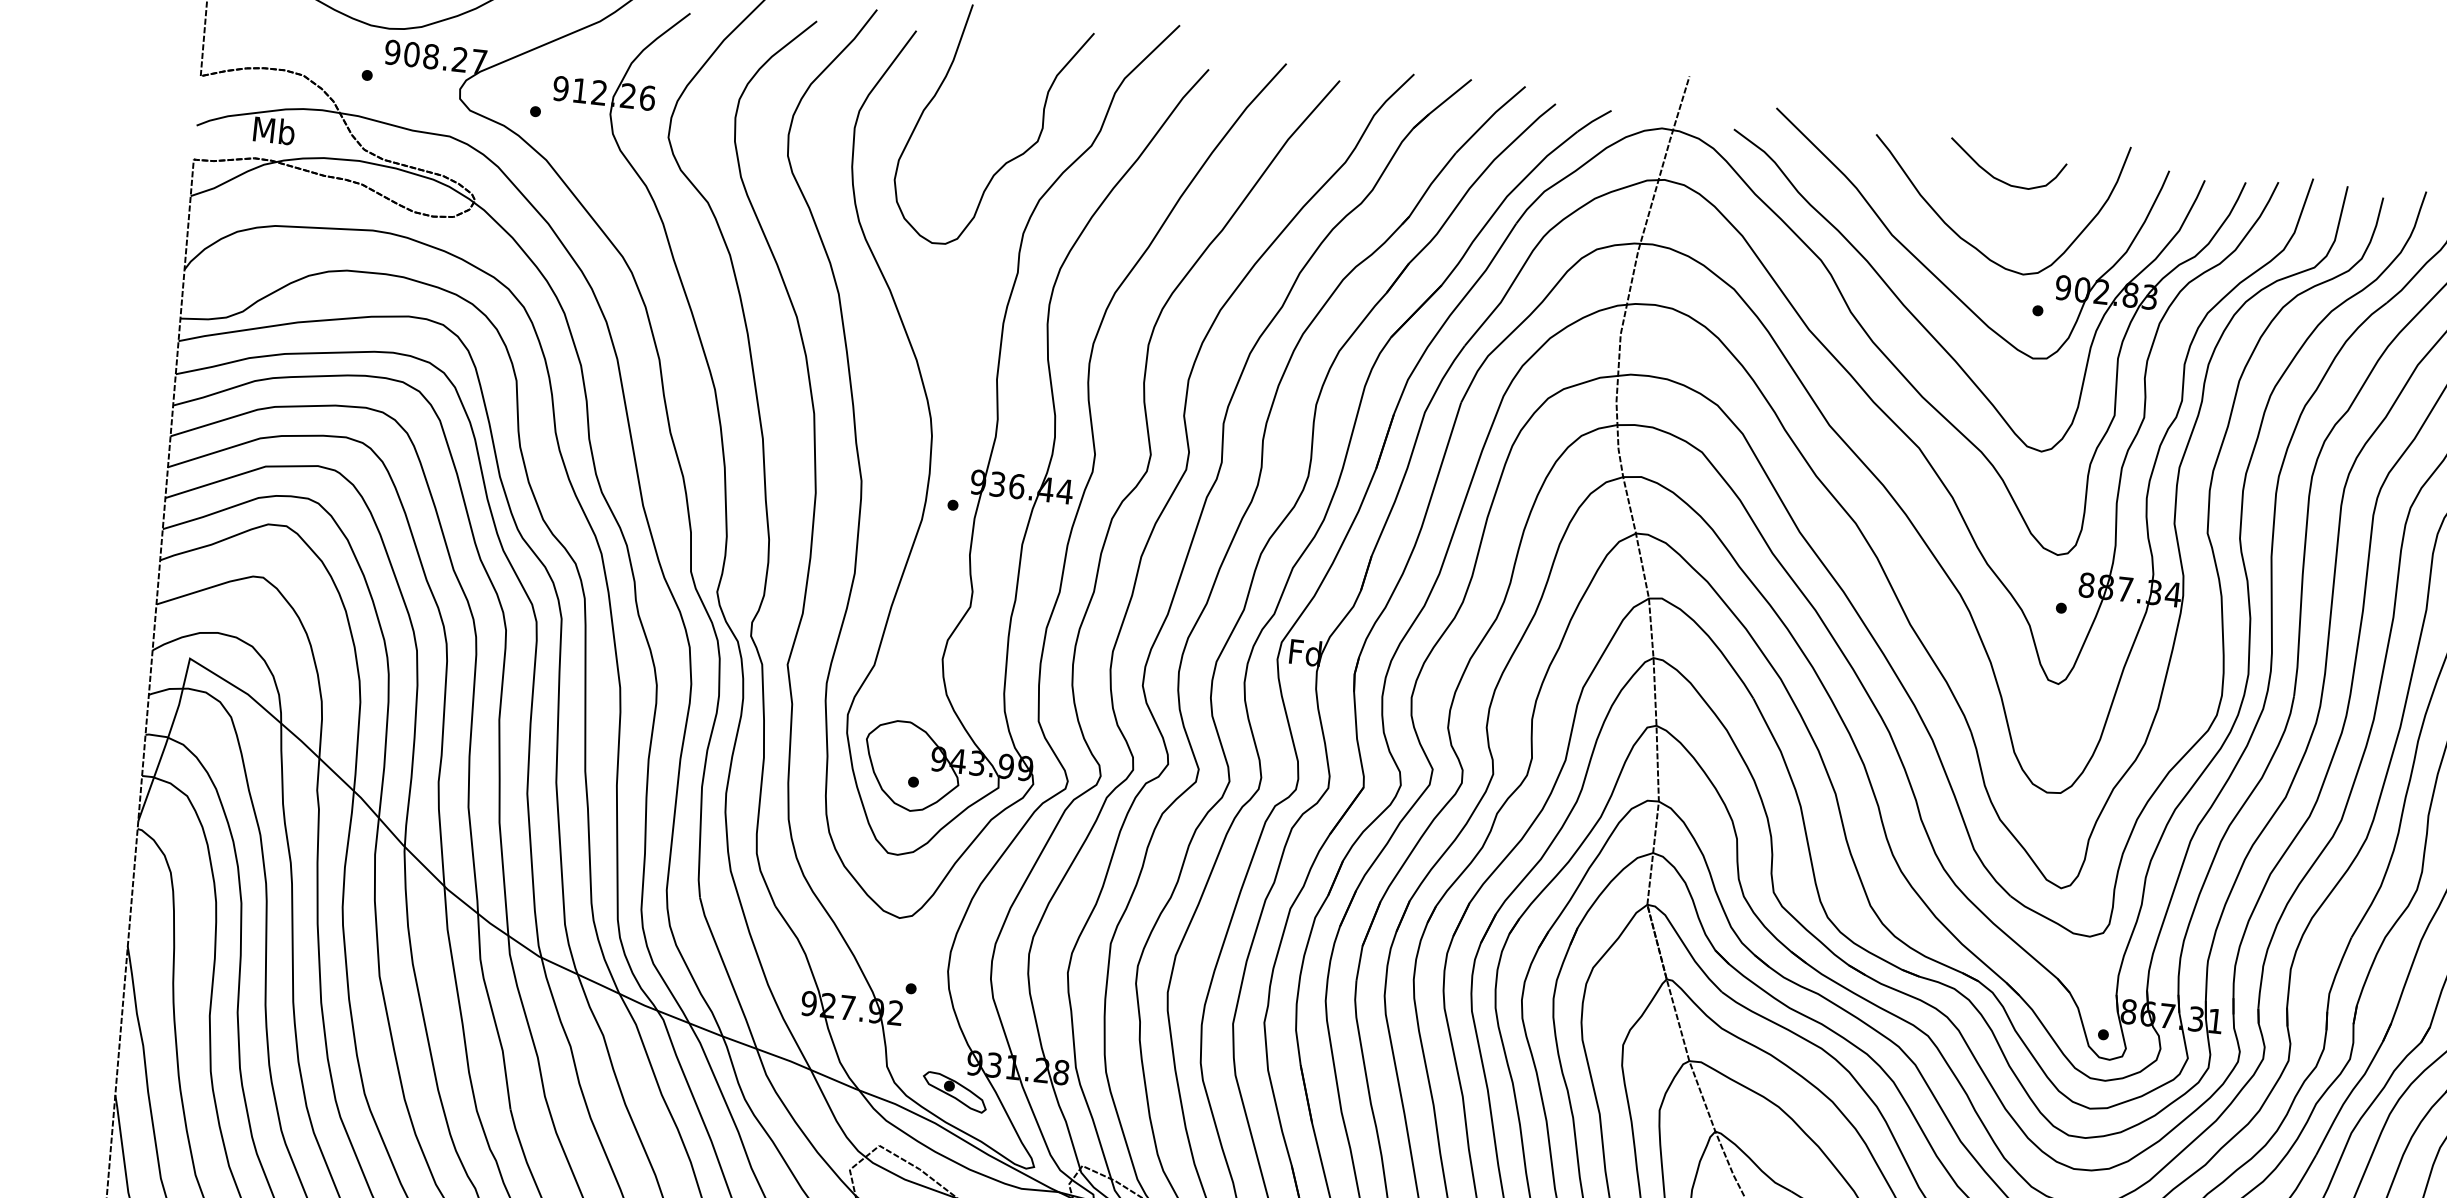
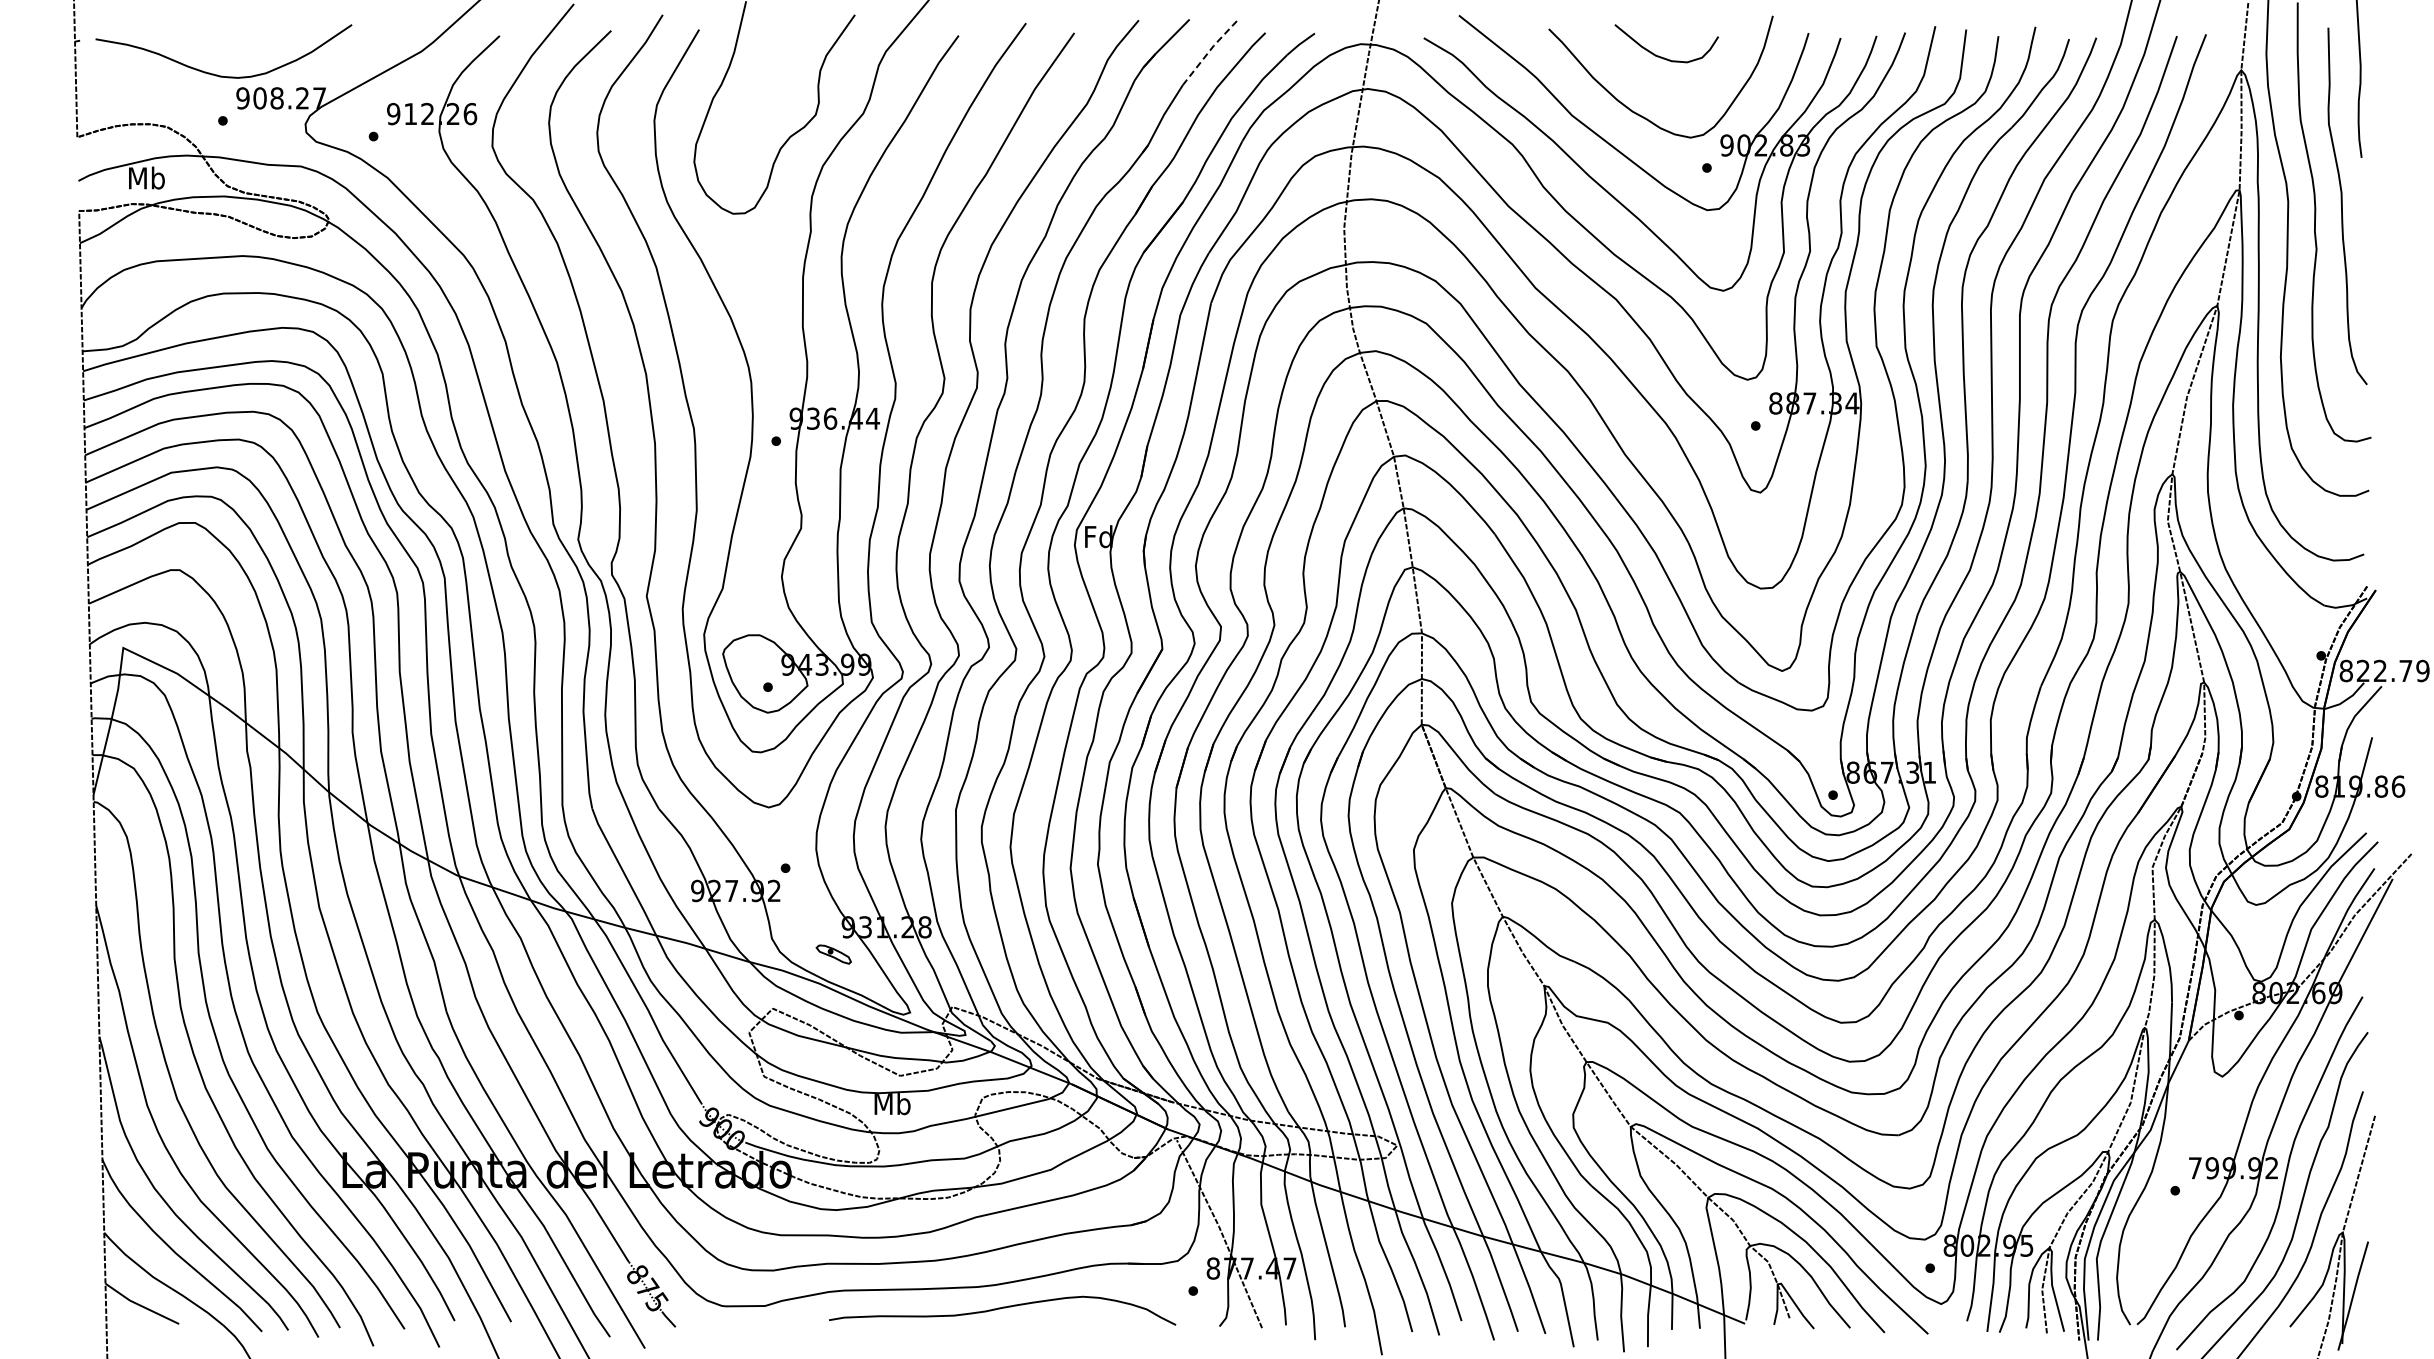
line: (1490, 118) -> (1209, 51), solid -> dashed
part: (954, 1092) -> (833, 954), size x0.6

